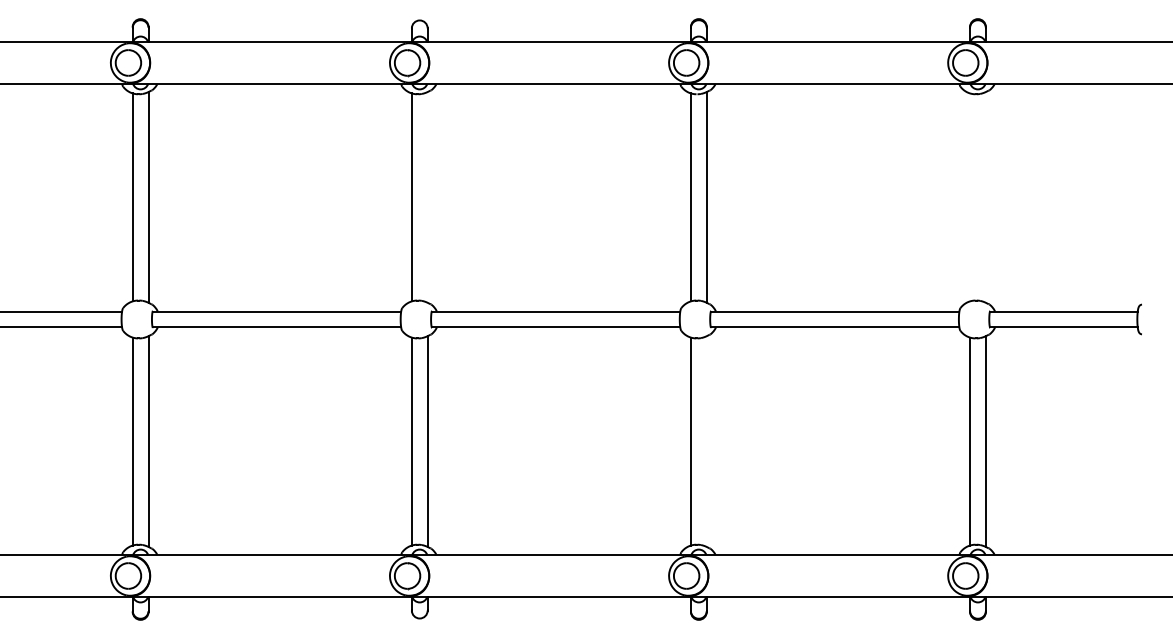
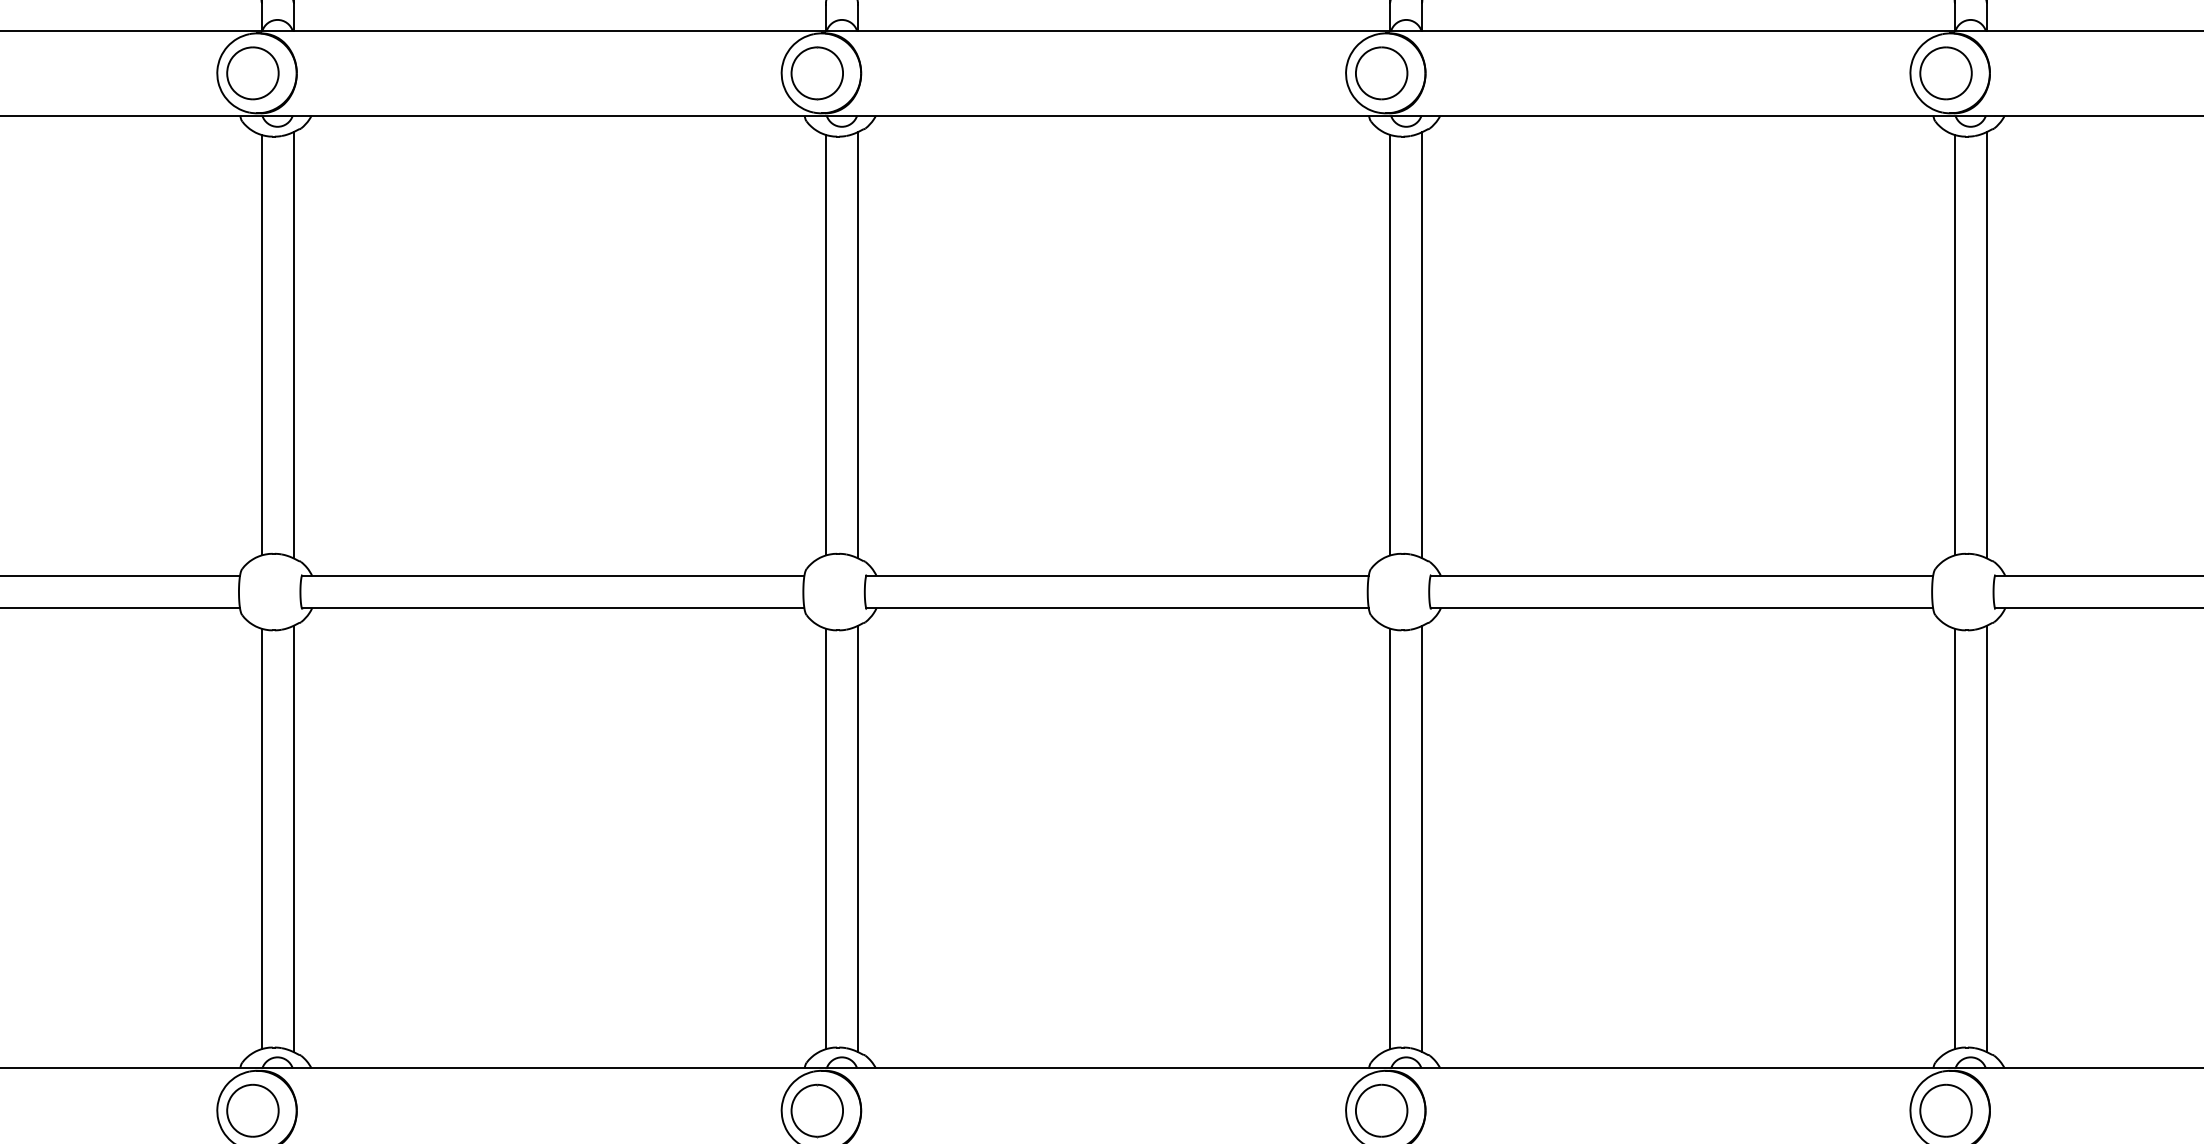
line: (427, 197) -> (857, 345), added
line: (970, 197) -> (1955, 345), added
line: (985, 197) -> (1985, 345), added
line: (706, 441) -> (1421, 838), added

